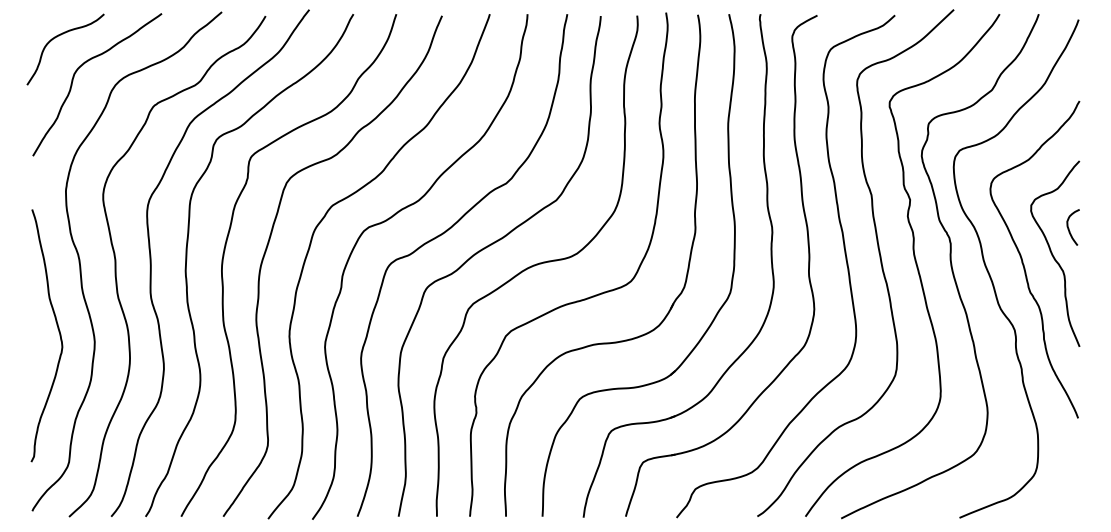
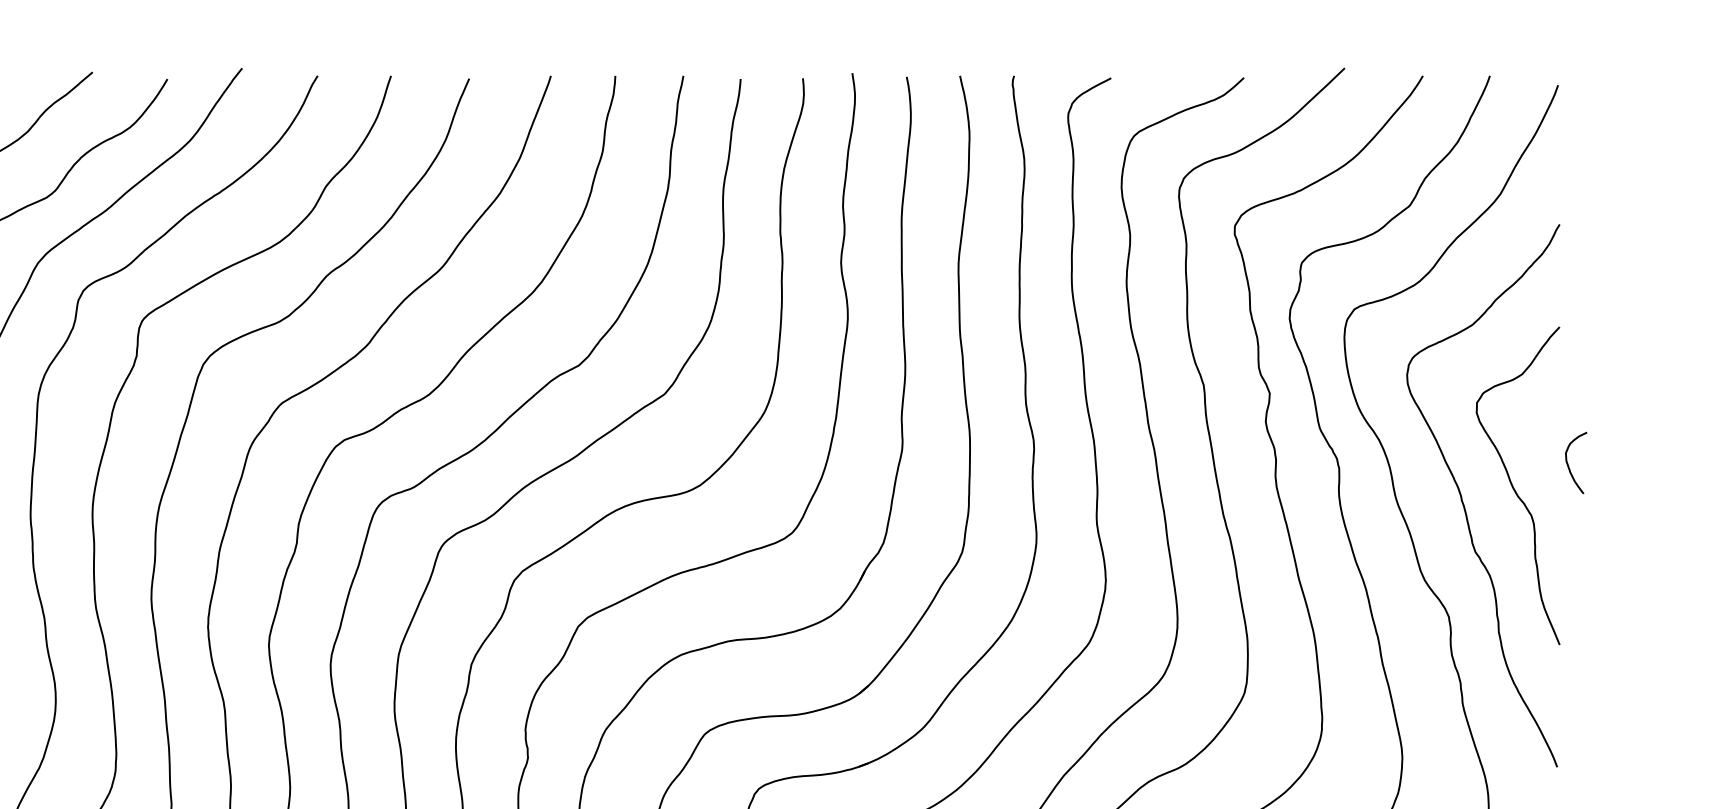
curve: (1069, 228) -> (1569, 464), moved

